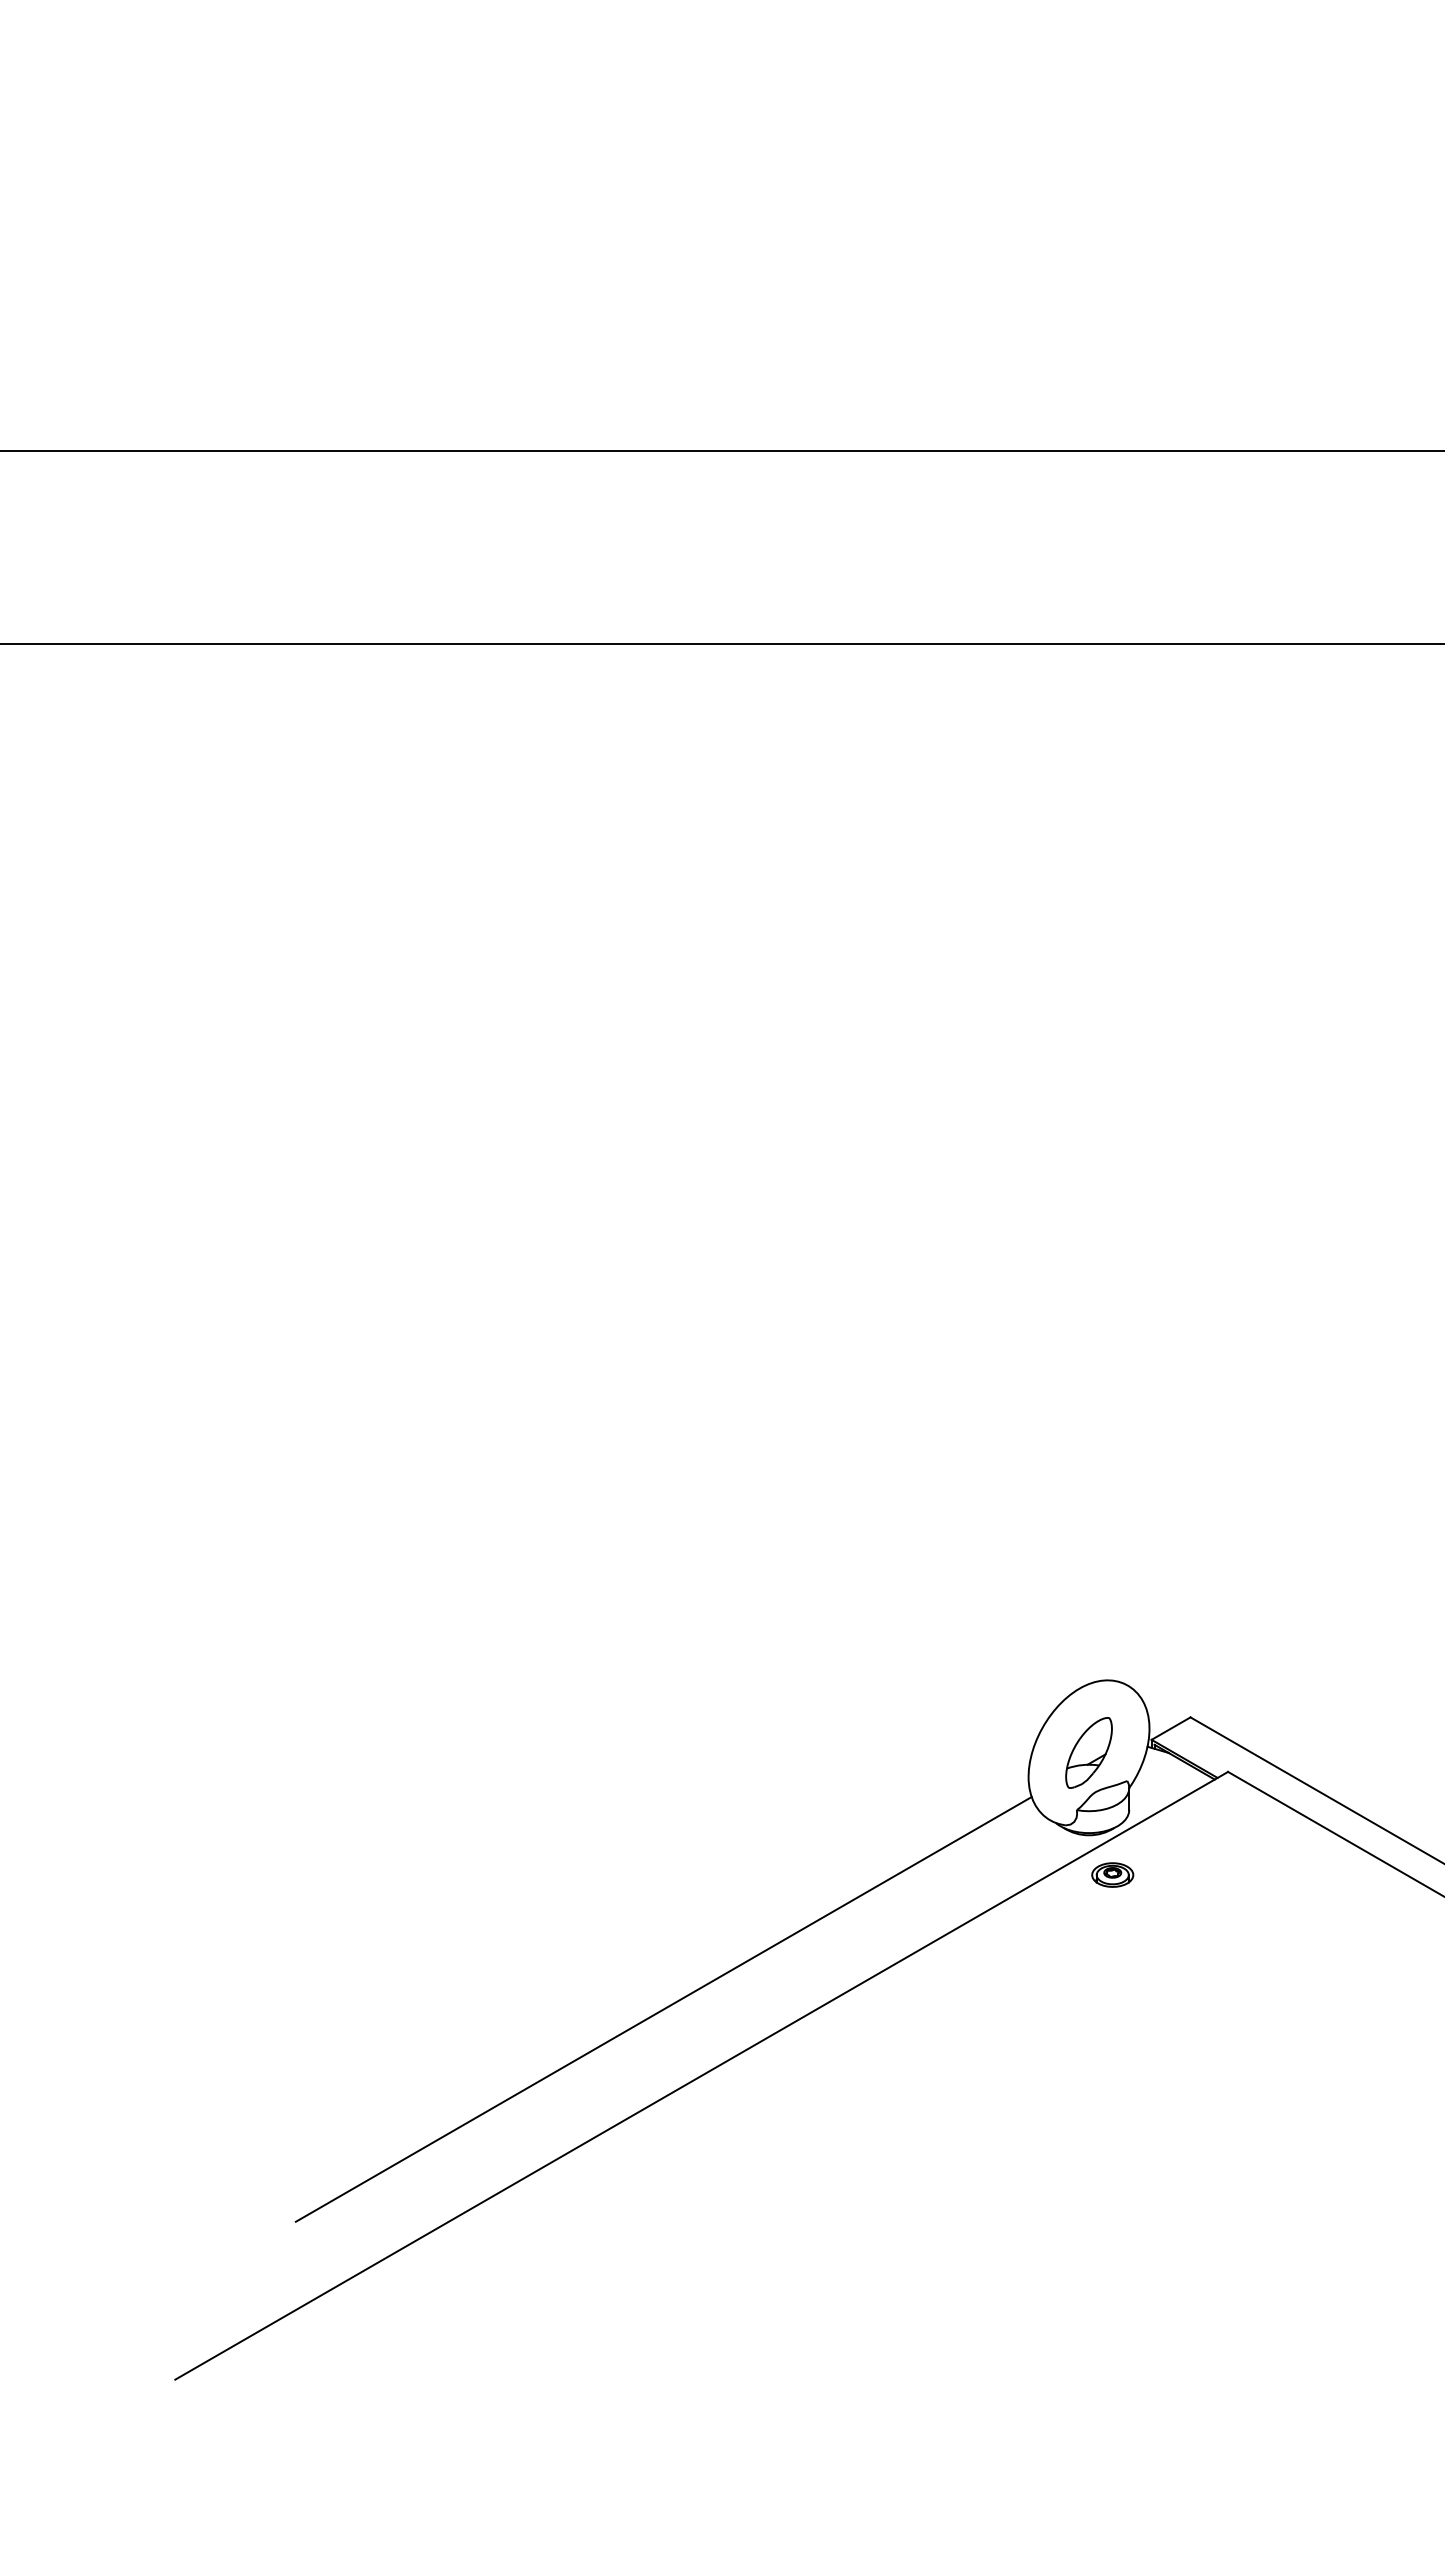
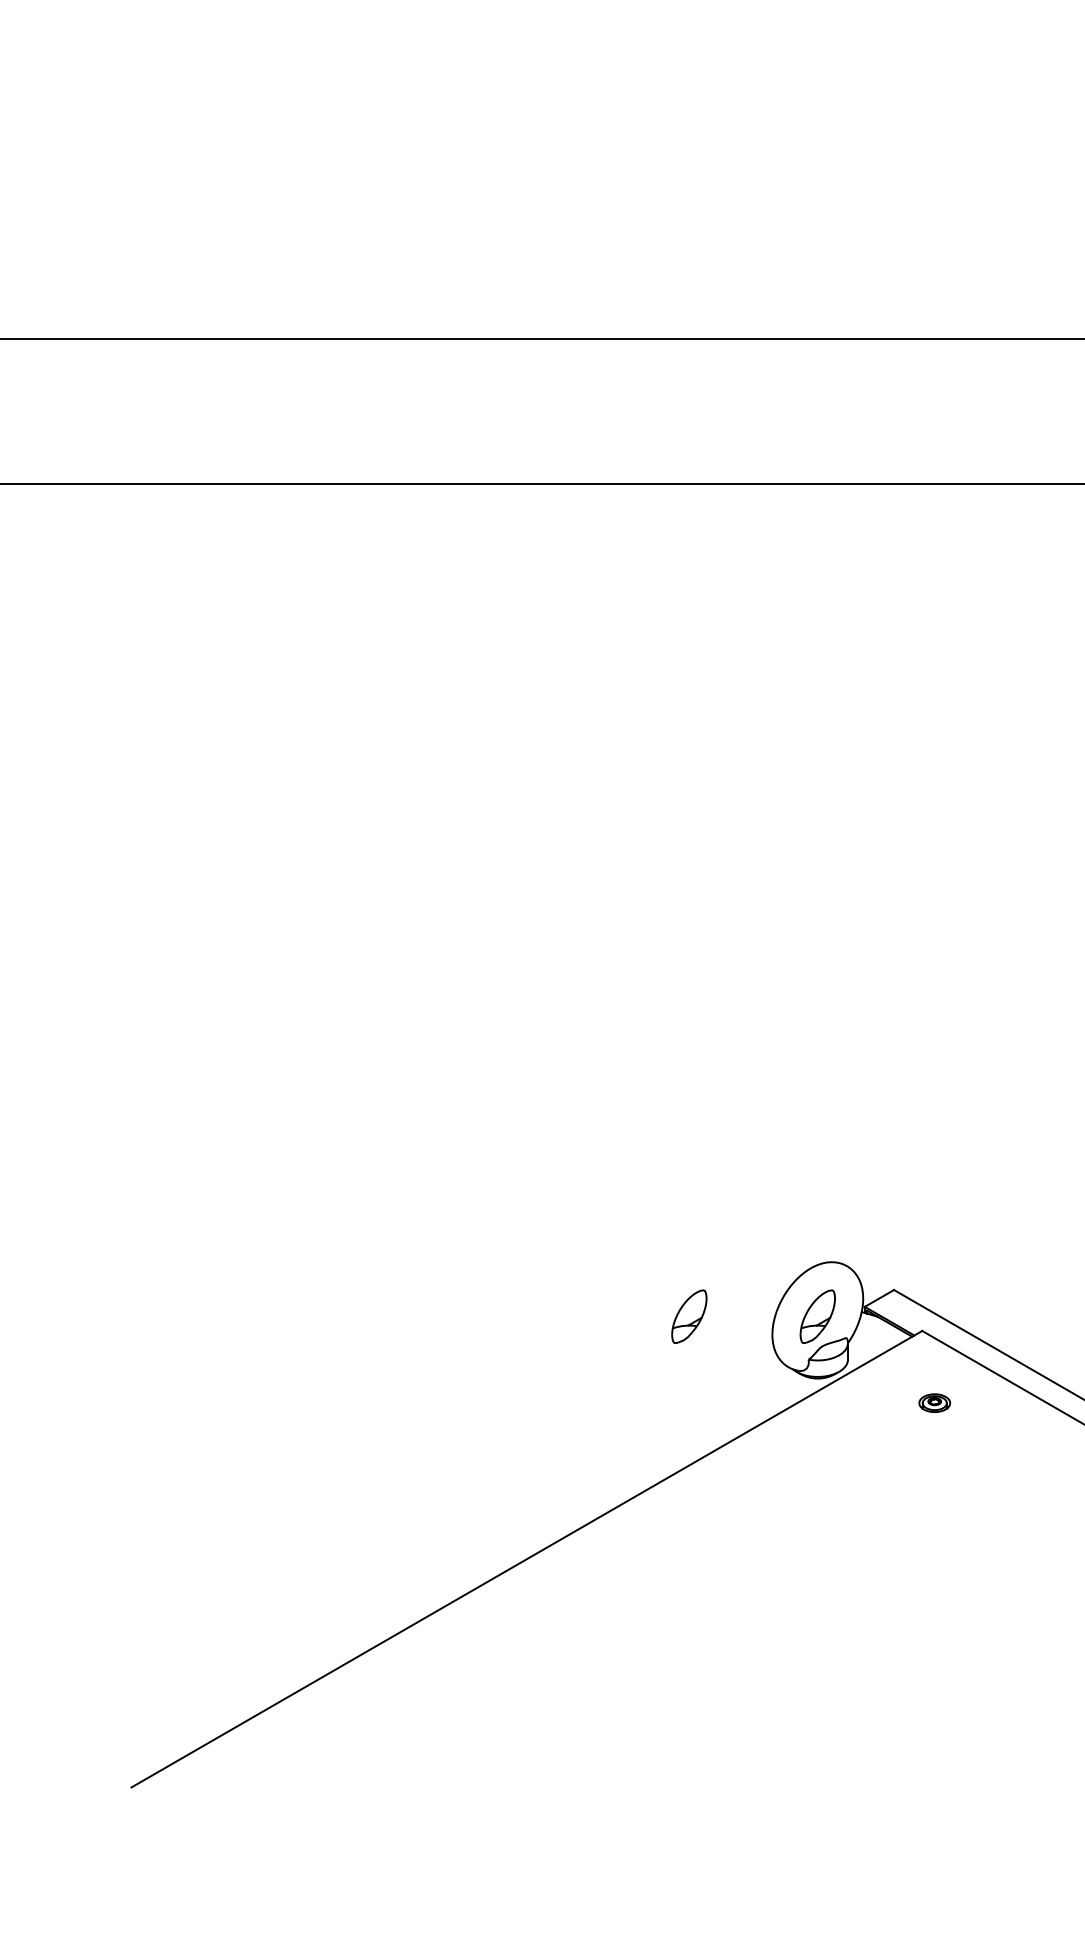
part: (917, 1752) -> (688, 1316), added
part: (1112, 1874) -> (934, 1402), moved
line: (663, 2009) -> (498, 1509), removed

